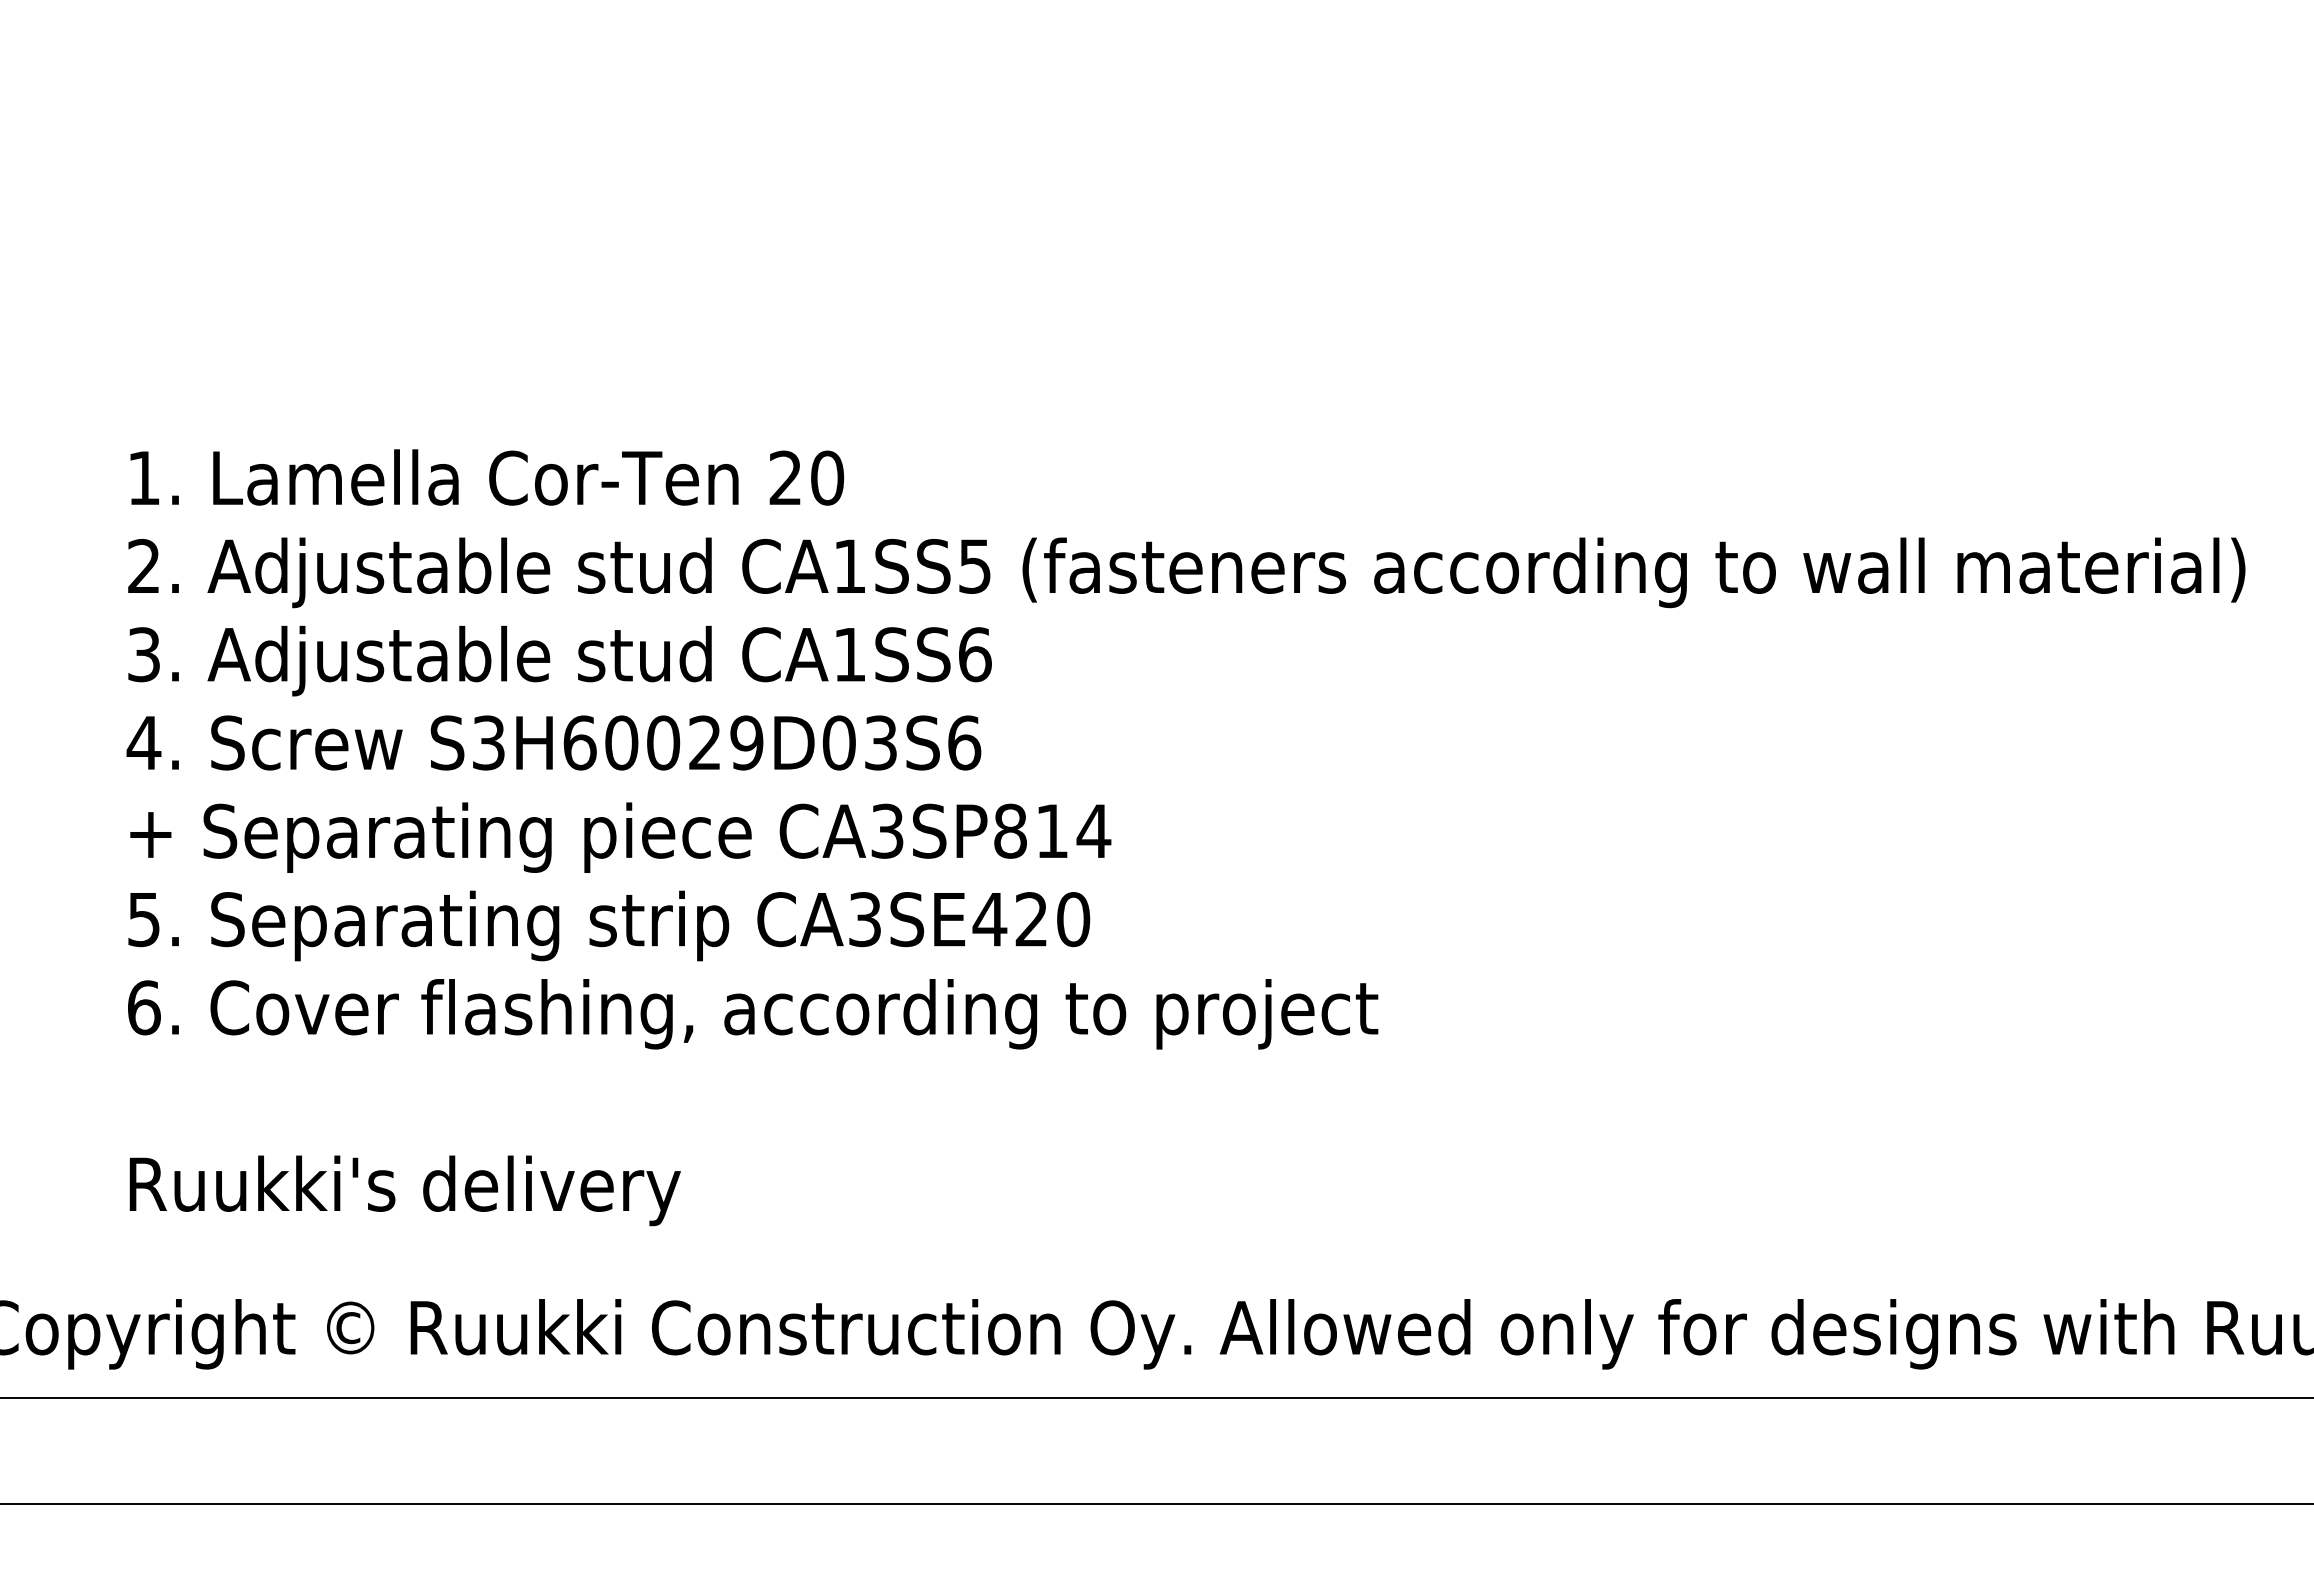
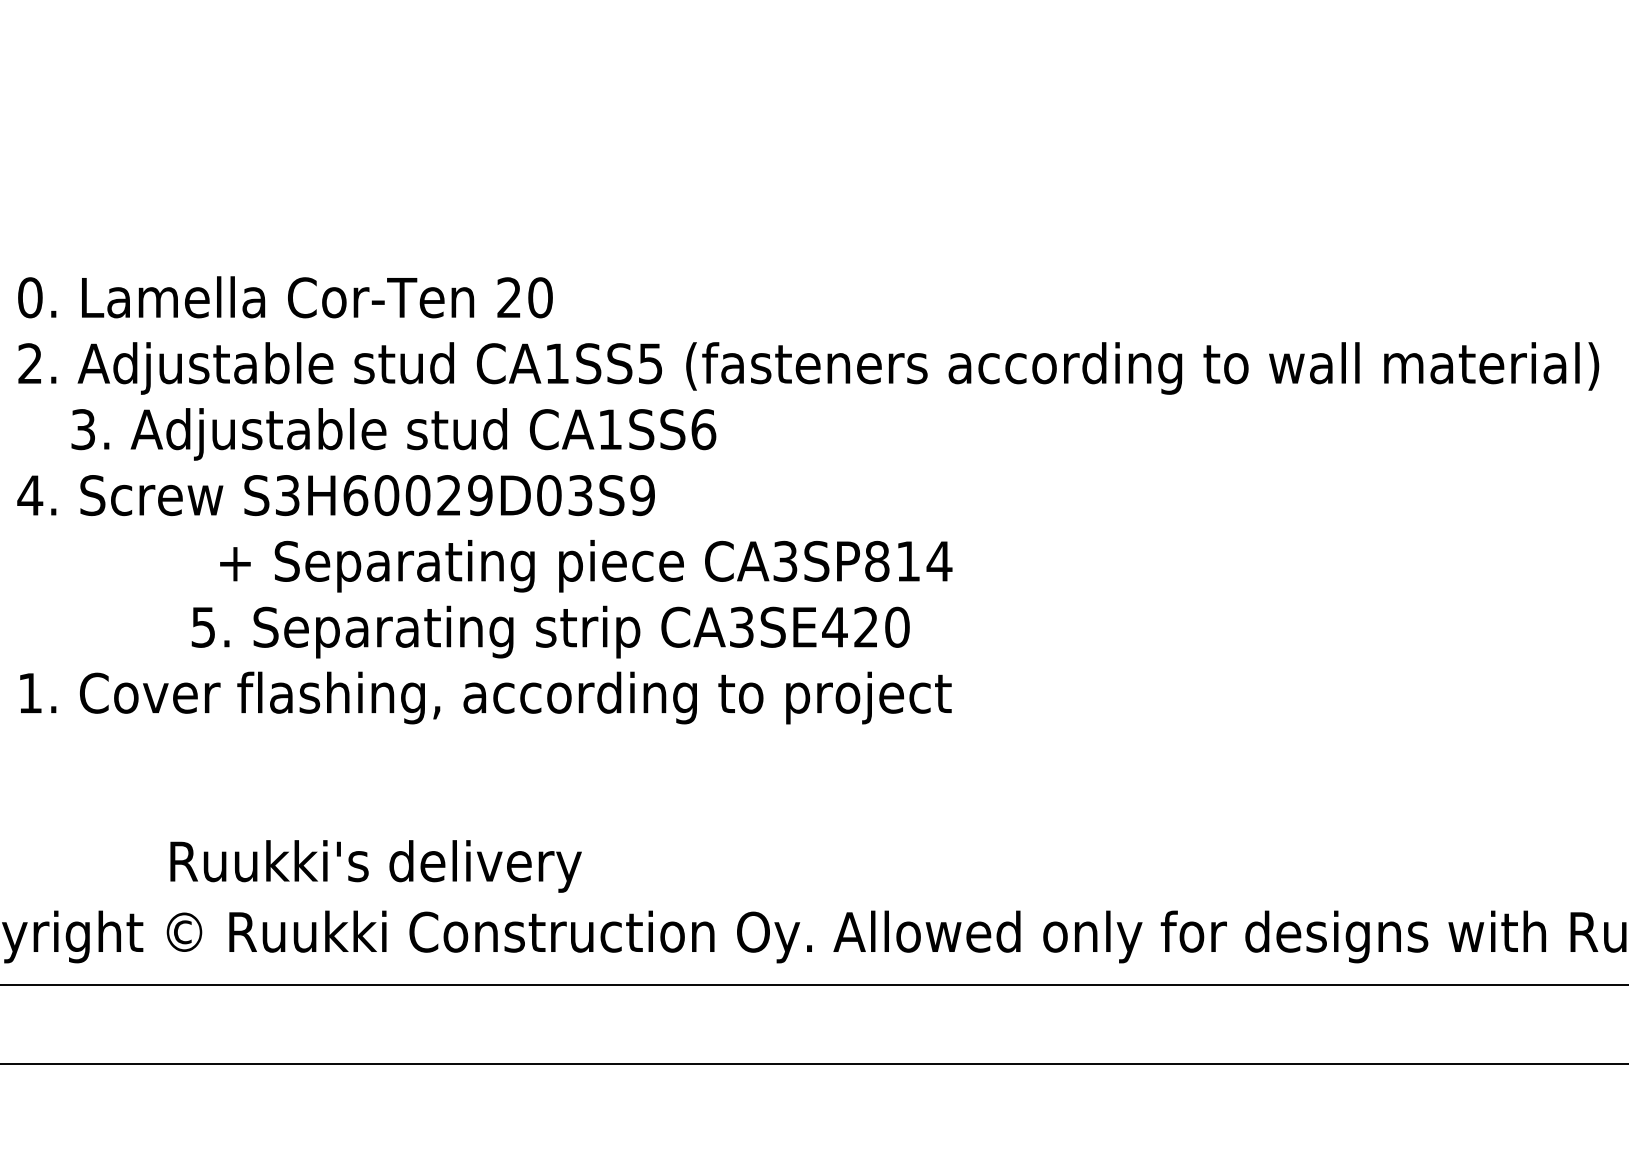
text: (143, 477) -> (29, 297), 1. -> 0.
text: (559, 660) -> (393, 433), moved
text: (964, 742) -> (642, 495), S3H60029D03S6 -> S3H60029D03S9
text: (620, 837) -> (586, 566), moved
text: (609, 925) -> (550, 631), moved
text: (144, 1007) -> (30, 693), 6. -> 1.
text: (404, 1190) -> (375, 866), moved

